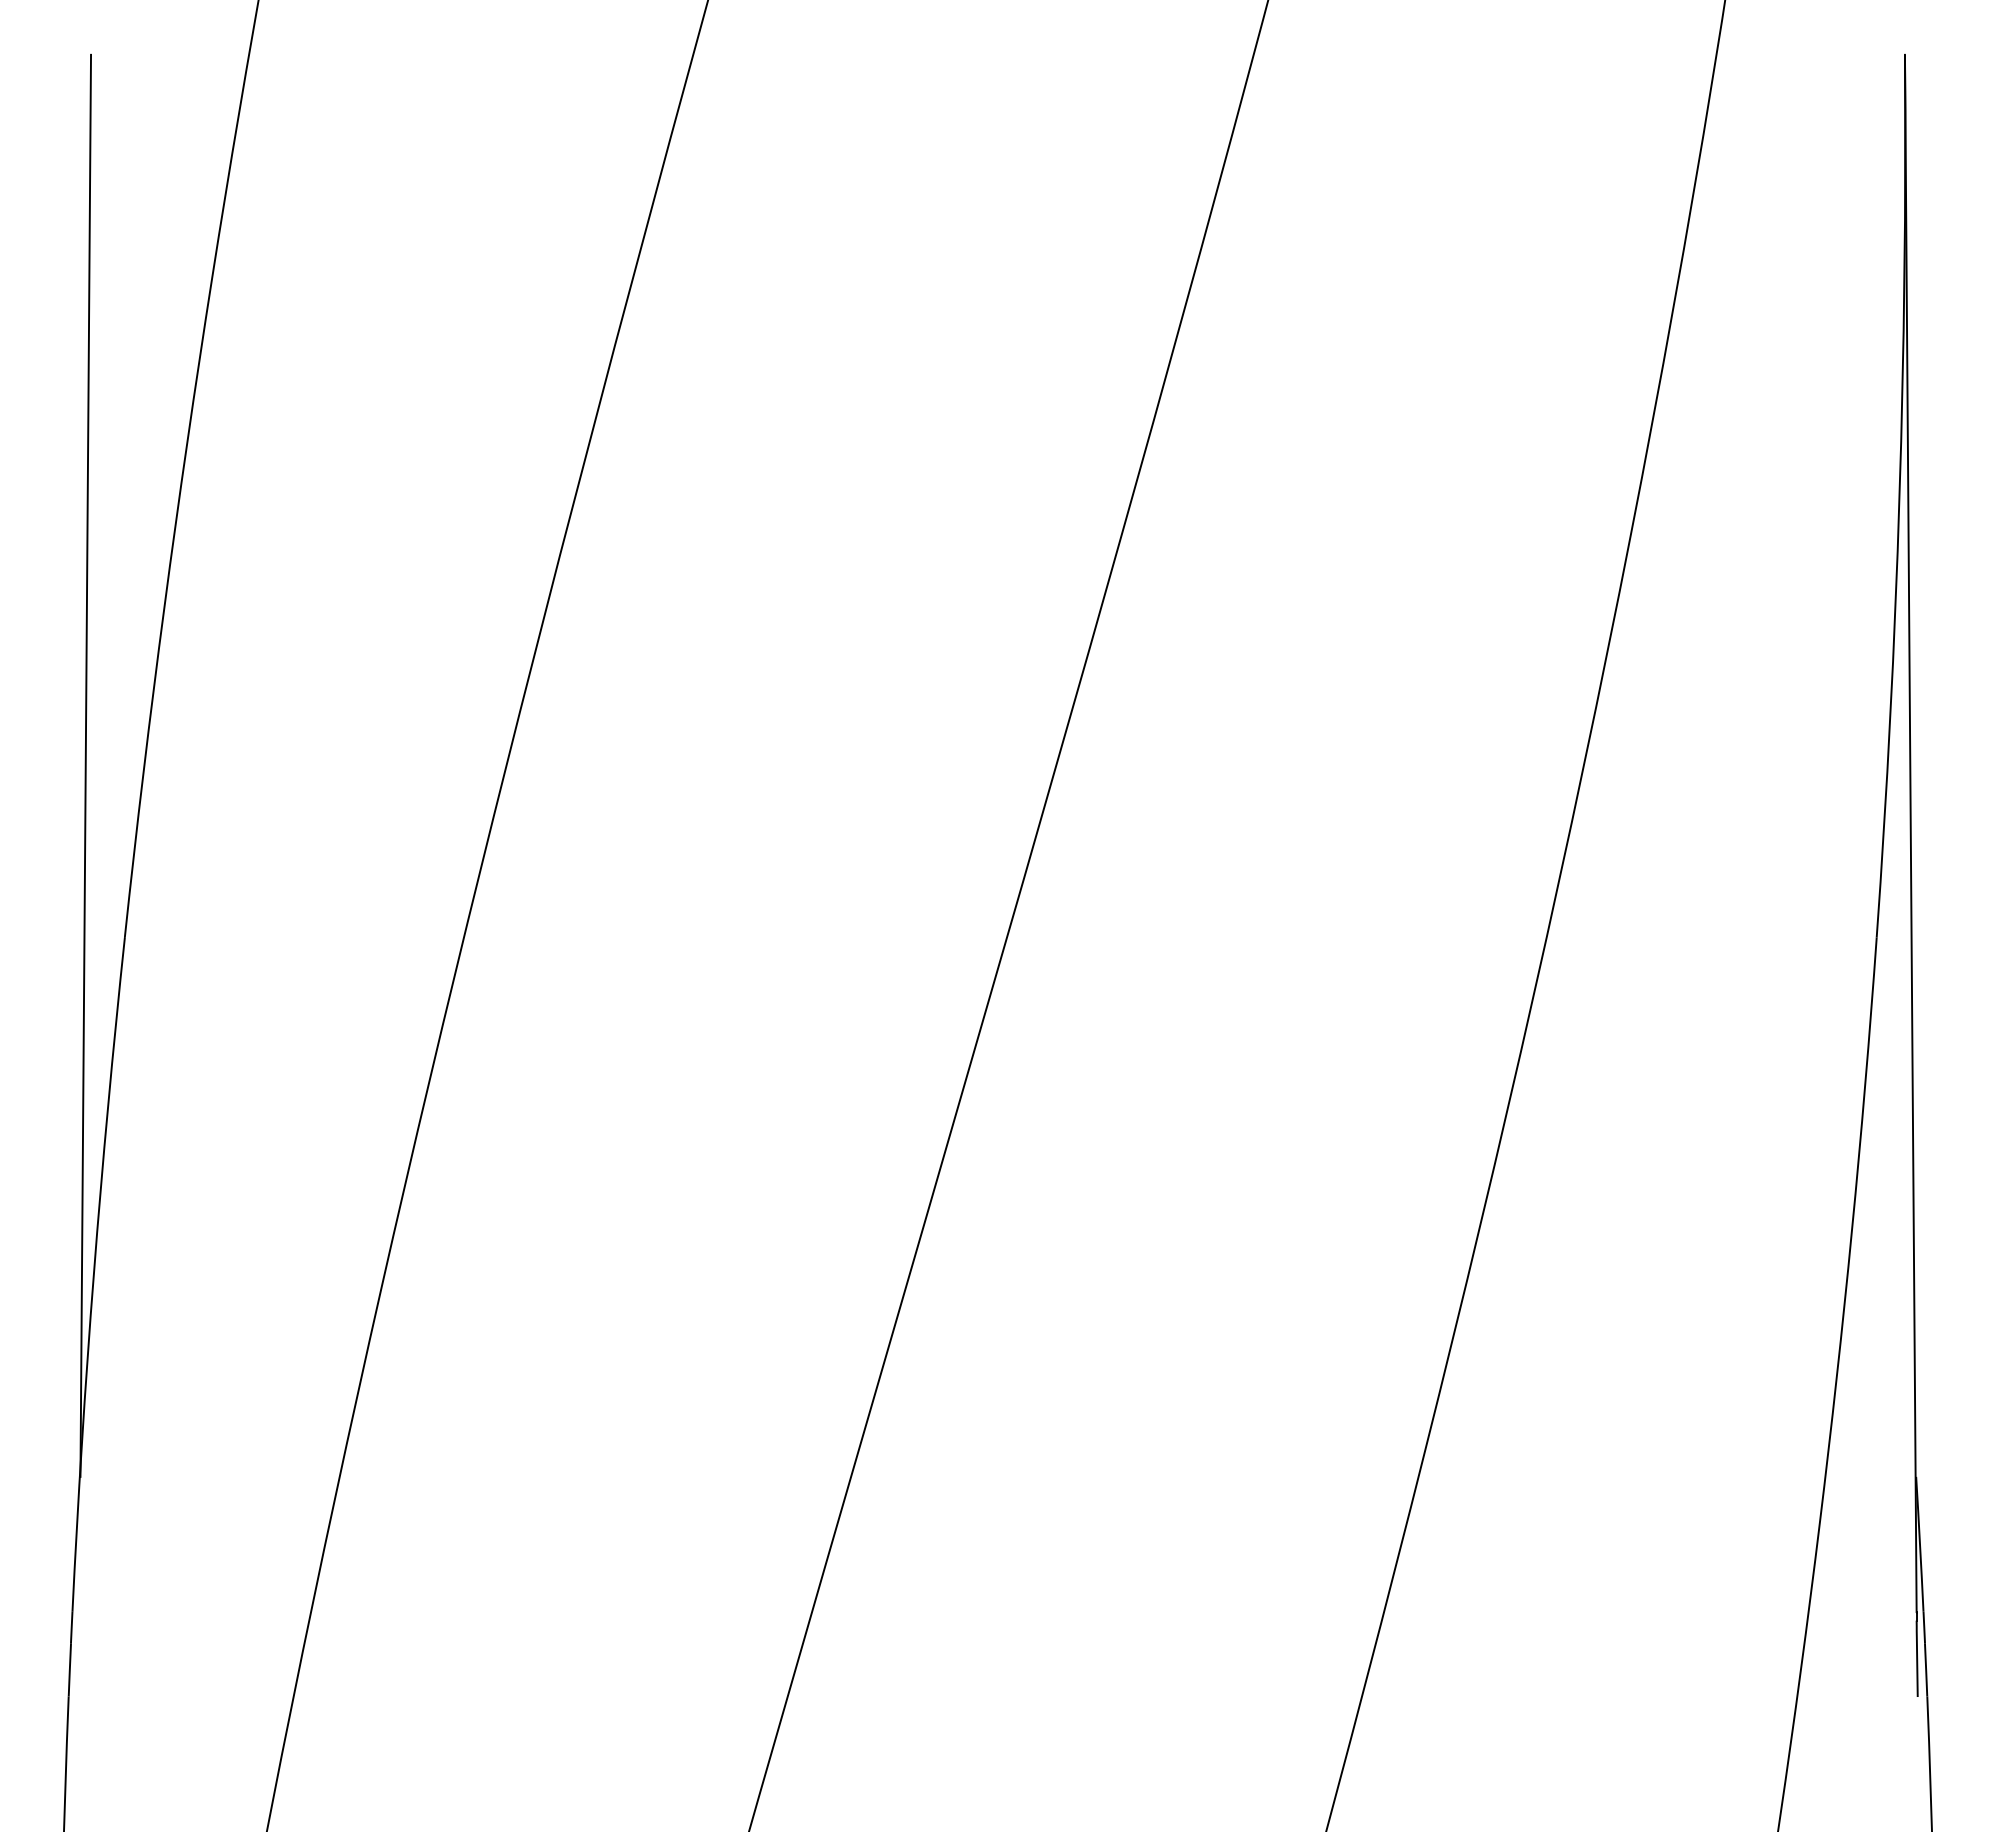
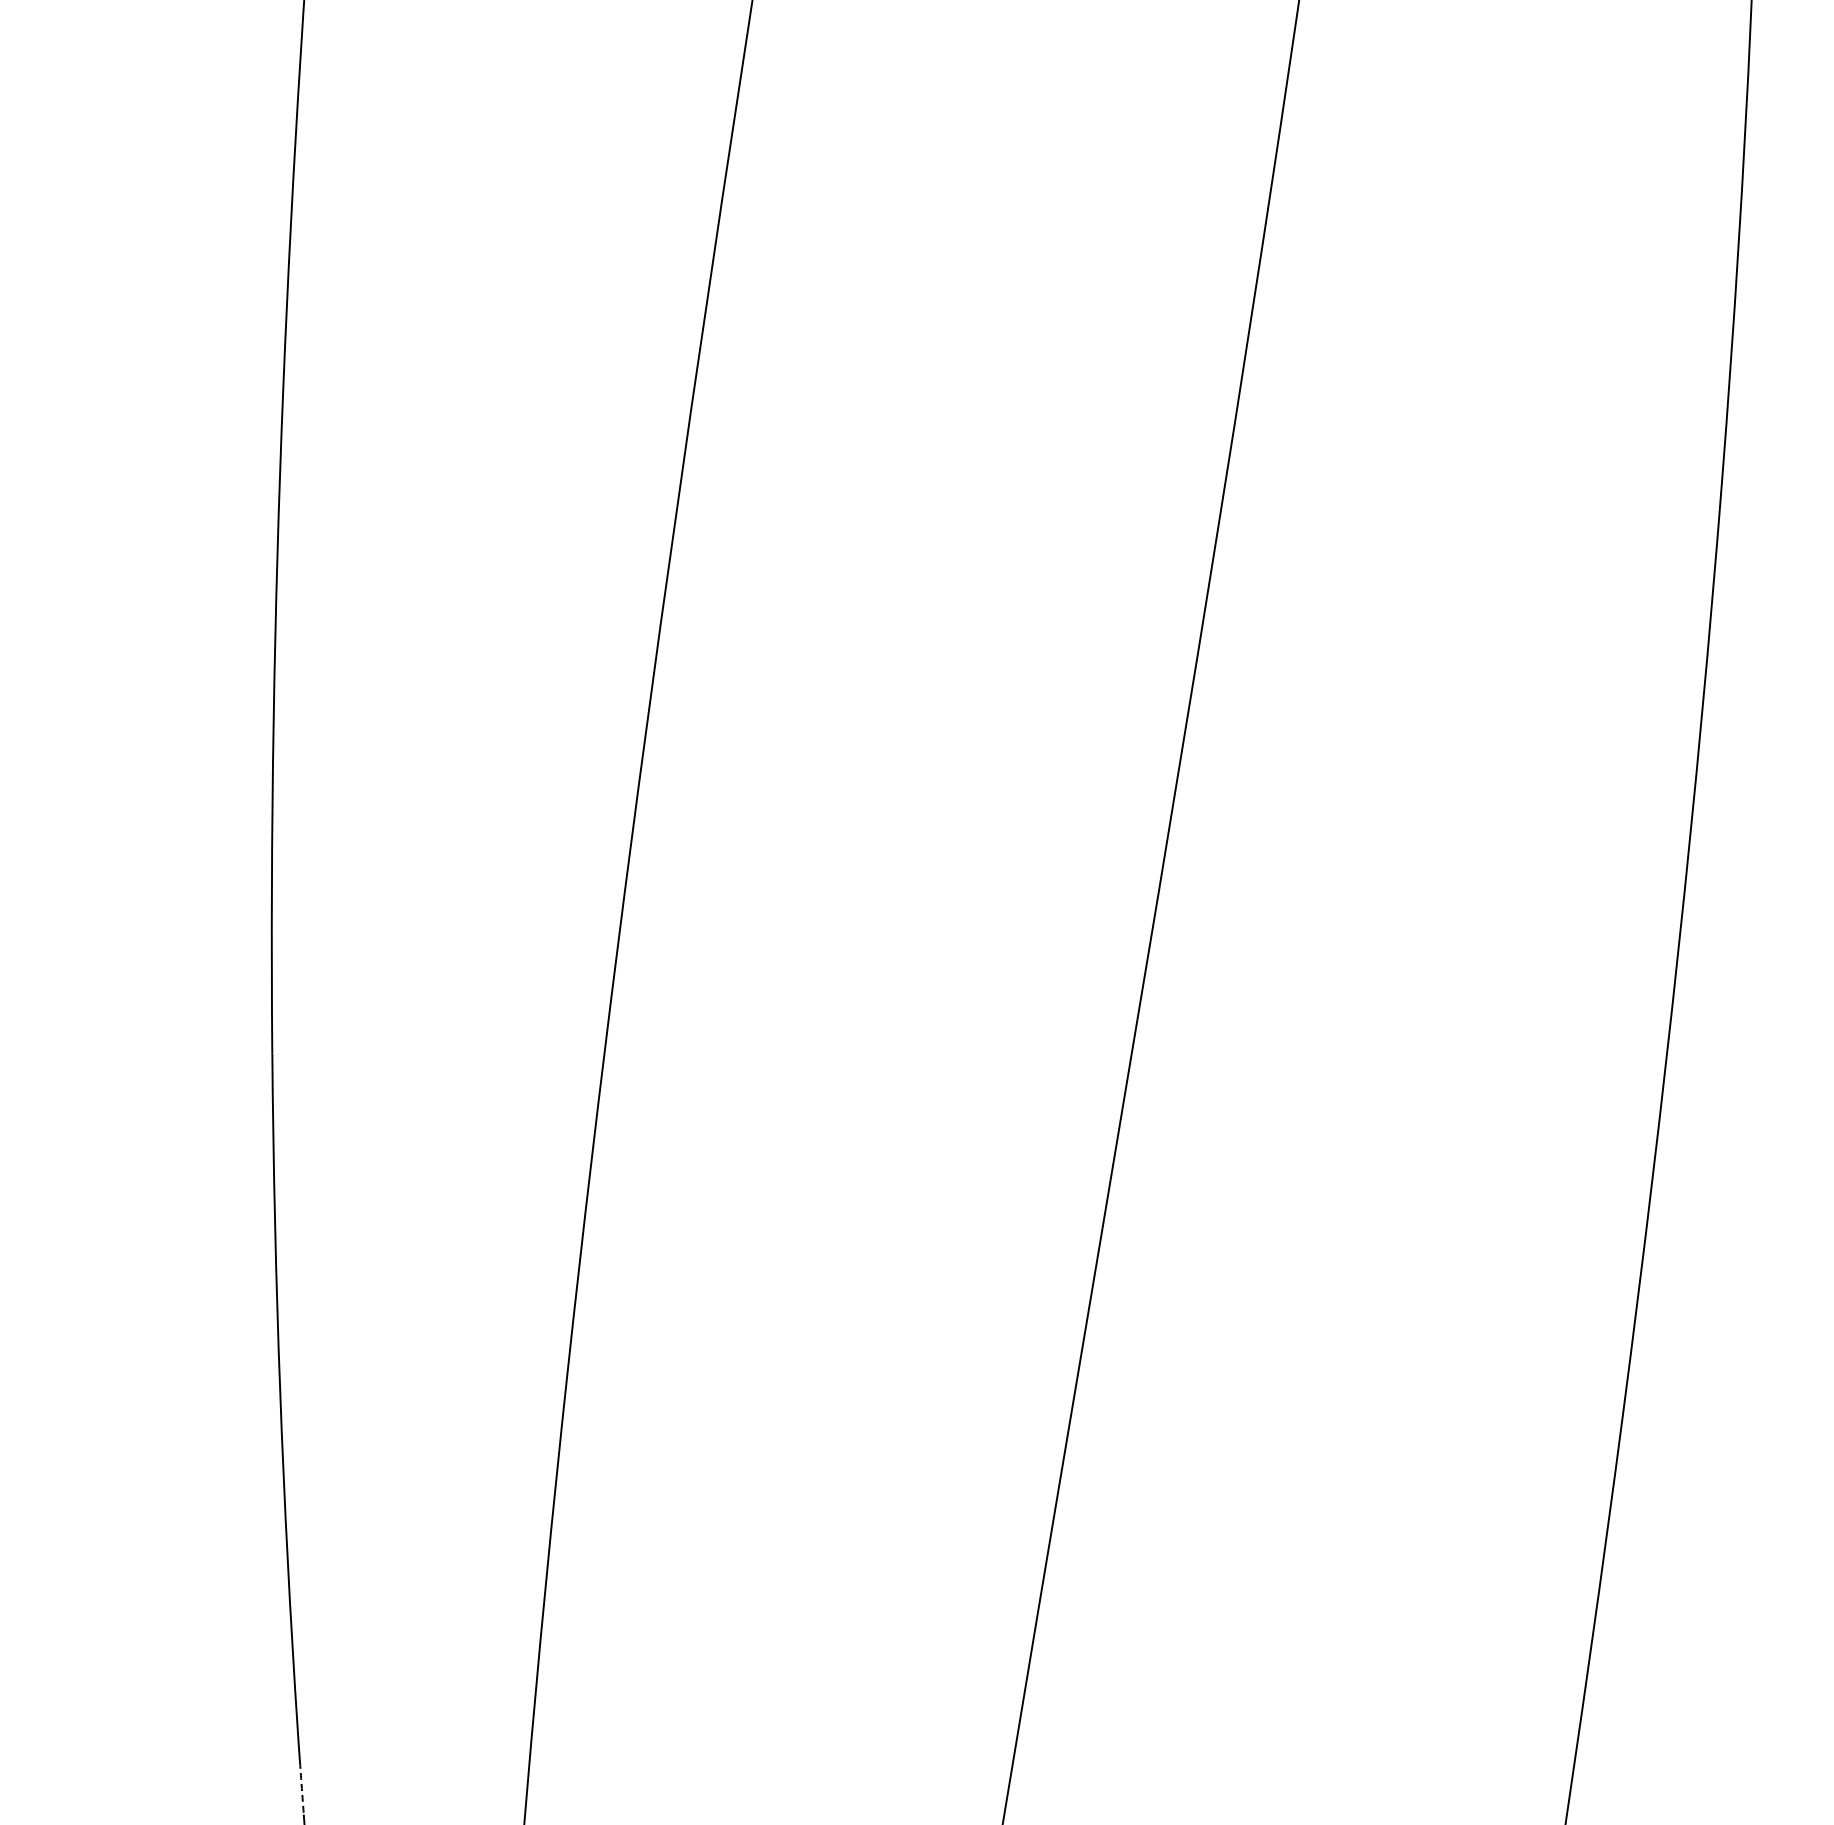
line: (85, 765) -> (213, 887), removed
arc: (69, 1670) -> (301, 1788), solid -> dashed

